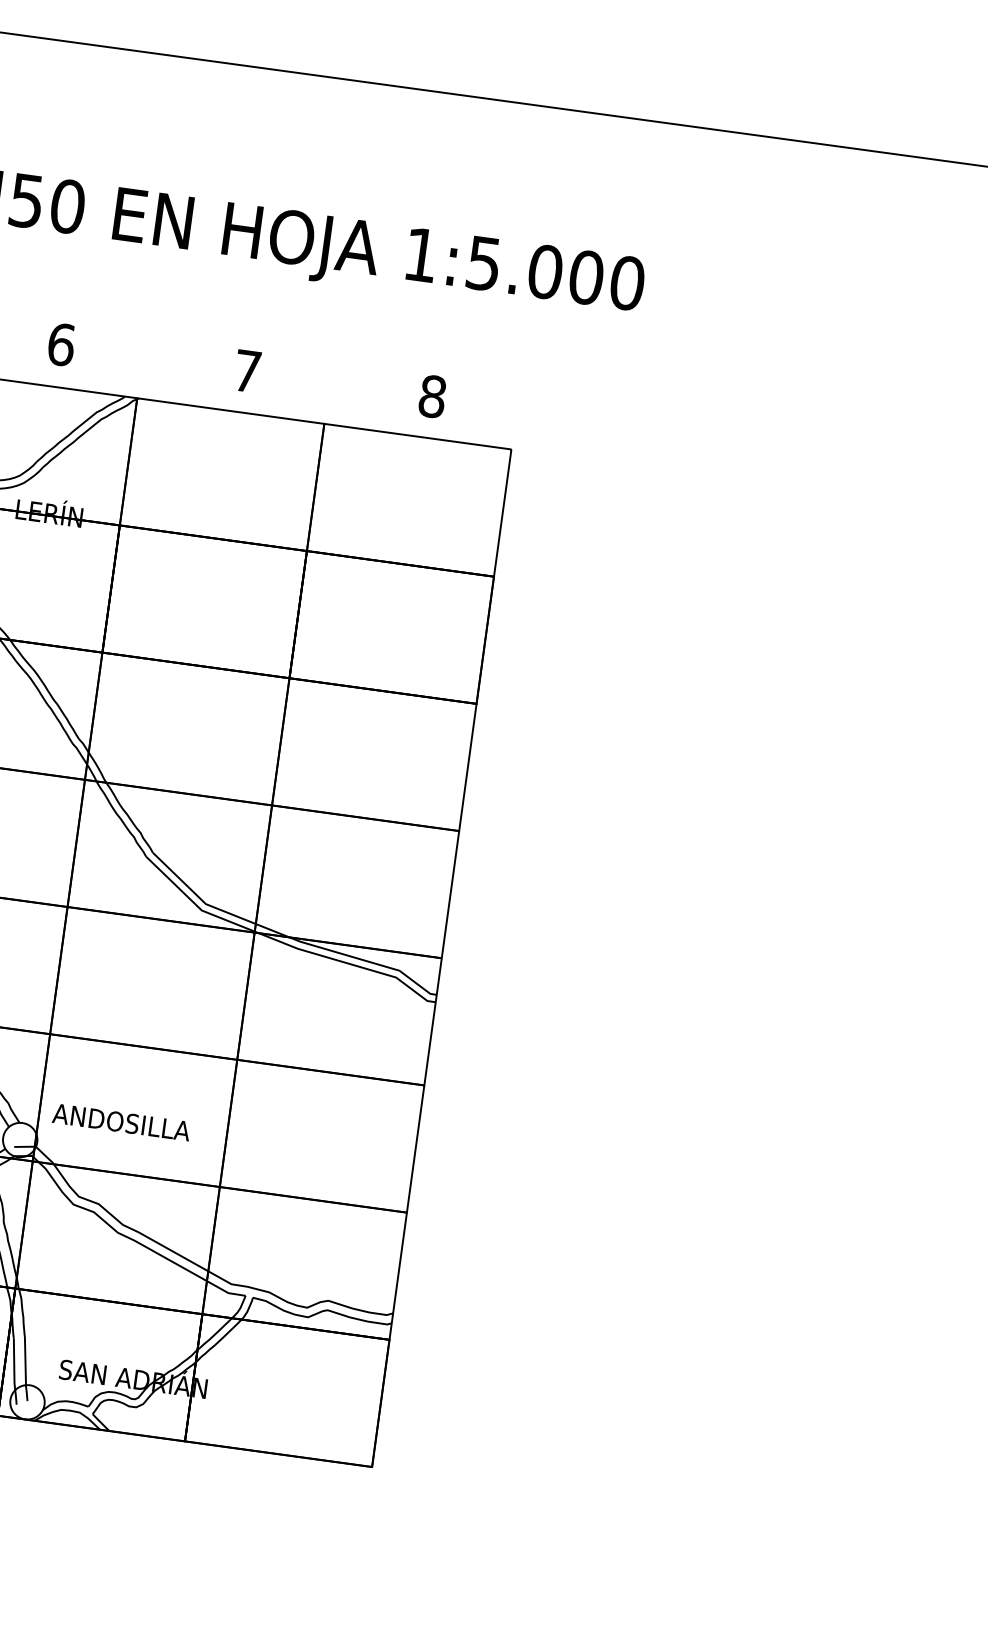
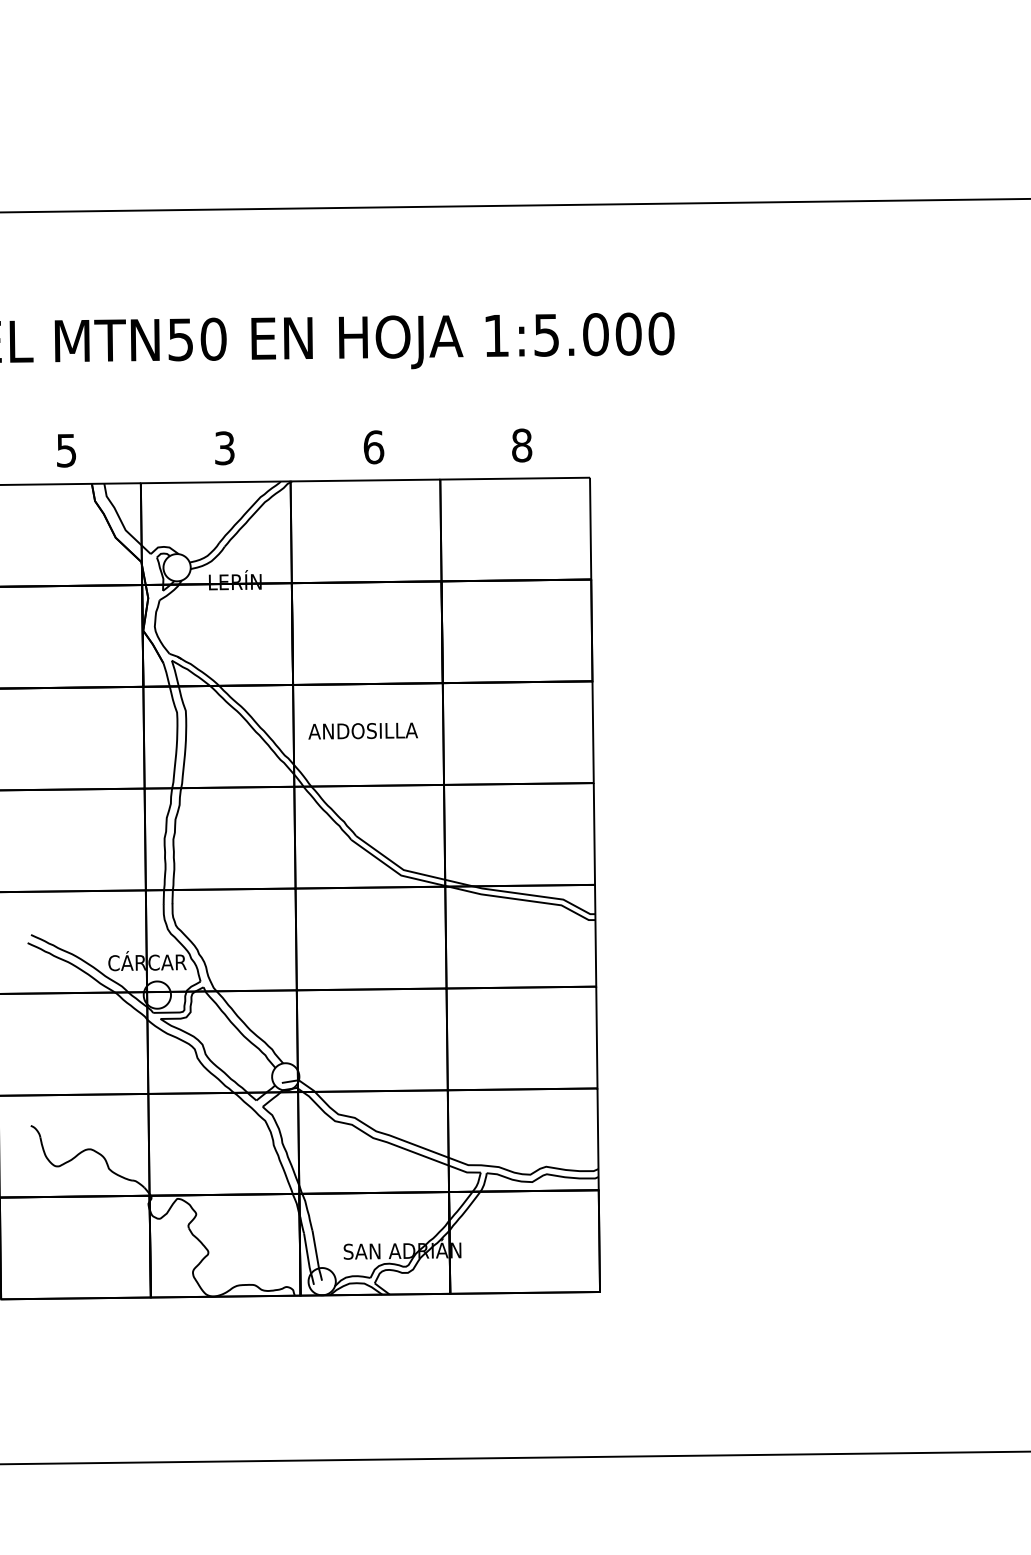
text: (60, 344) -> (224, 448), 6 -> 3
text: (247, 371) -> (373, 447), 7 -> 6
text: (120, 1121) -> (362, 730), moved

